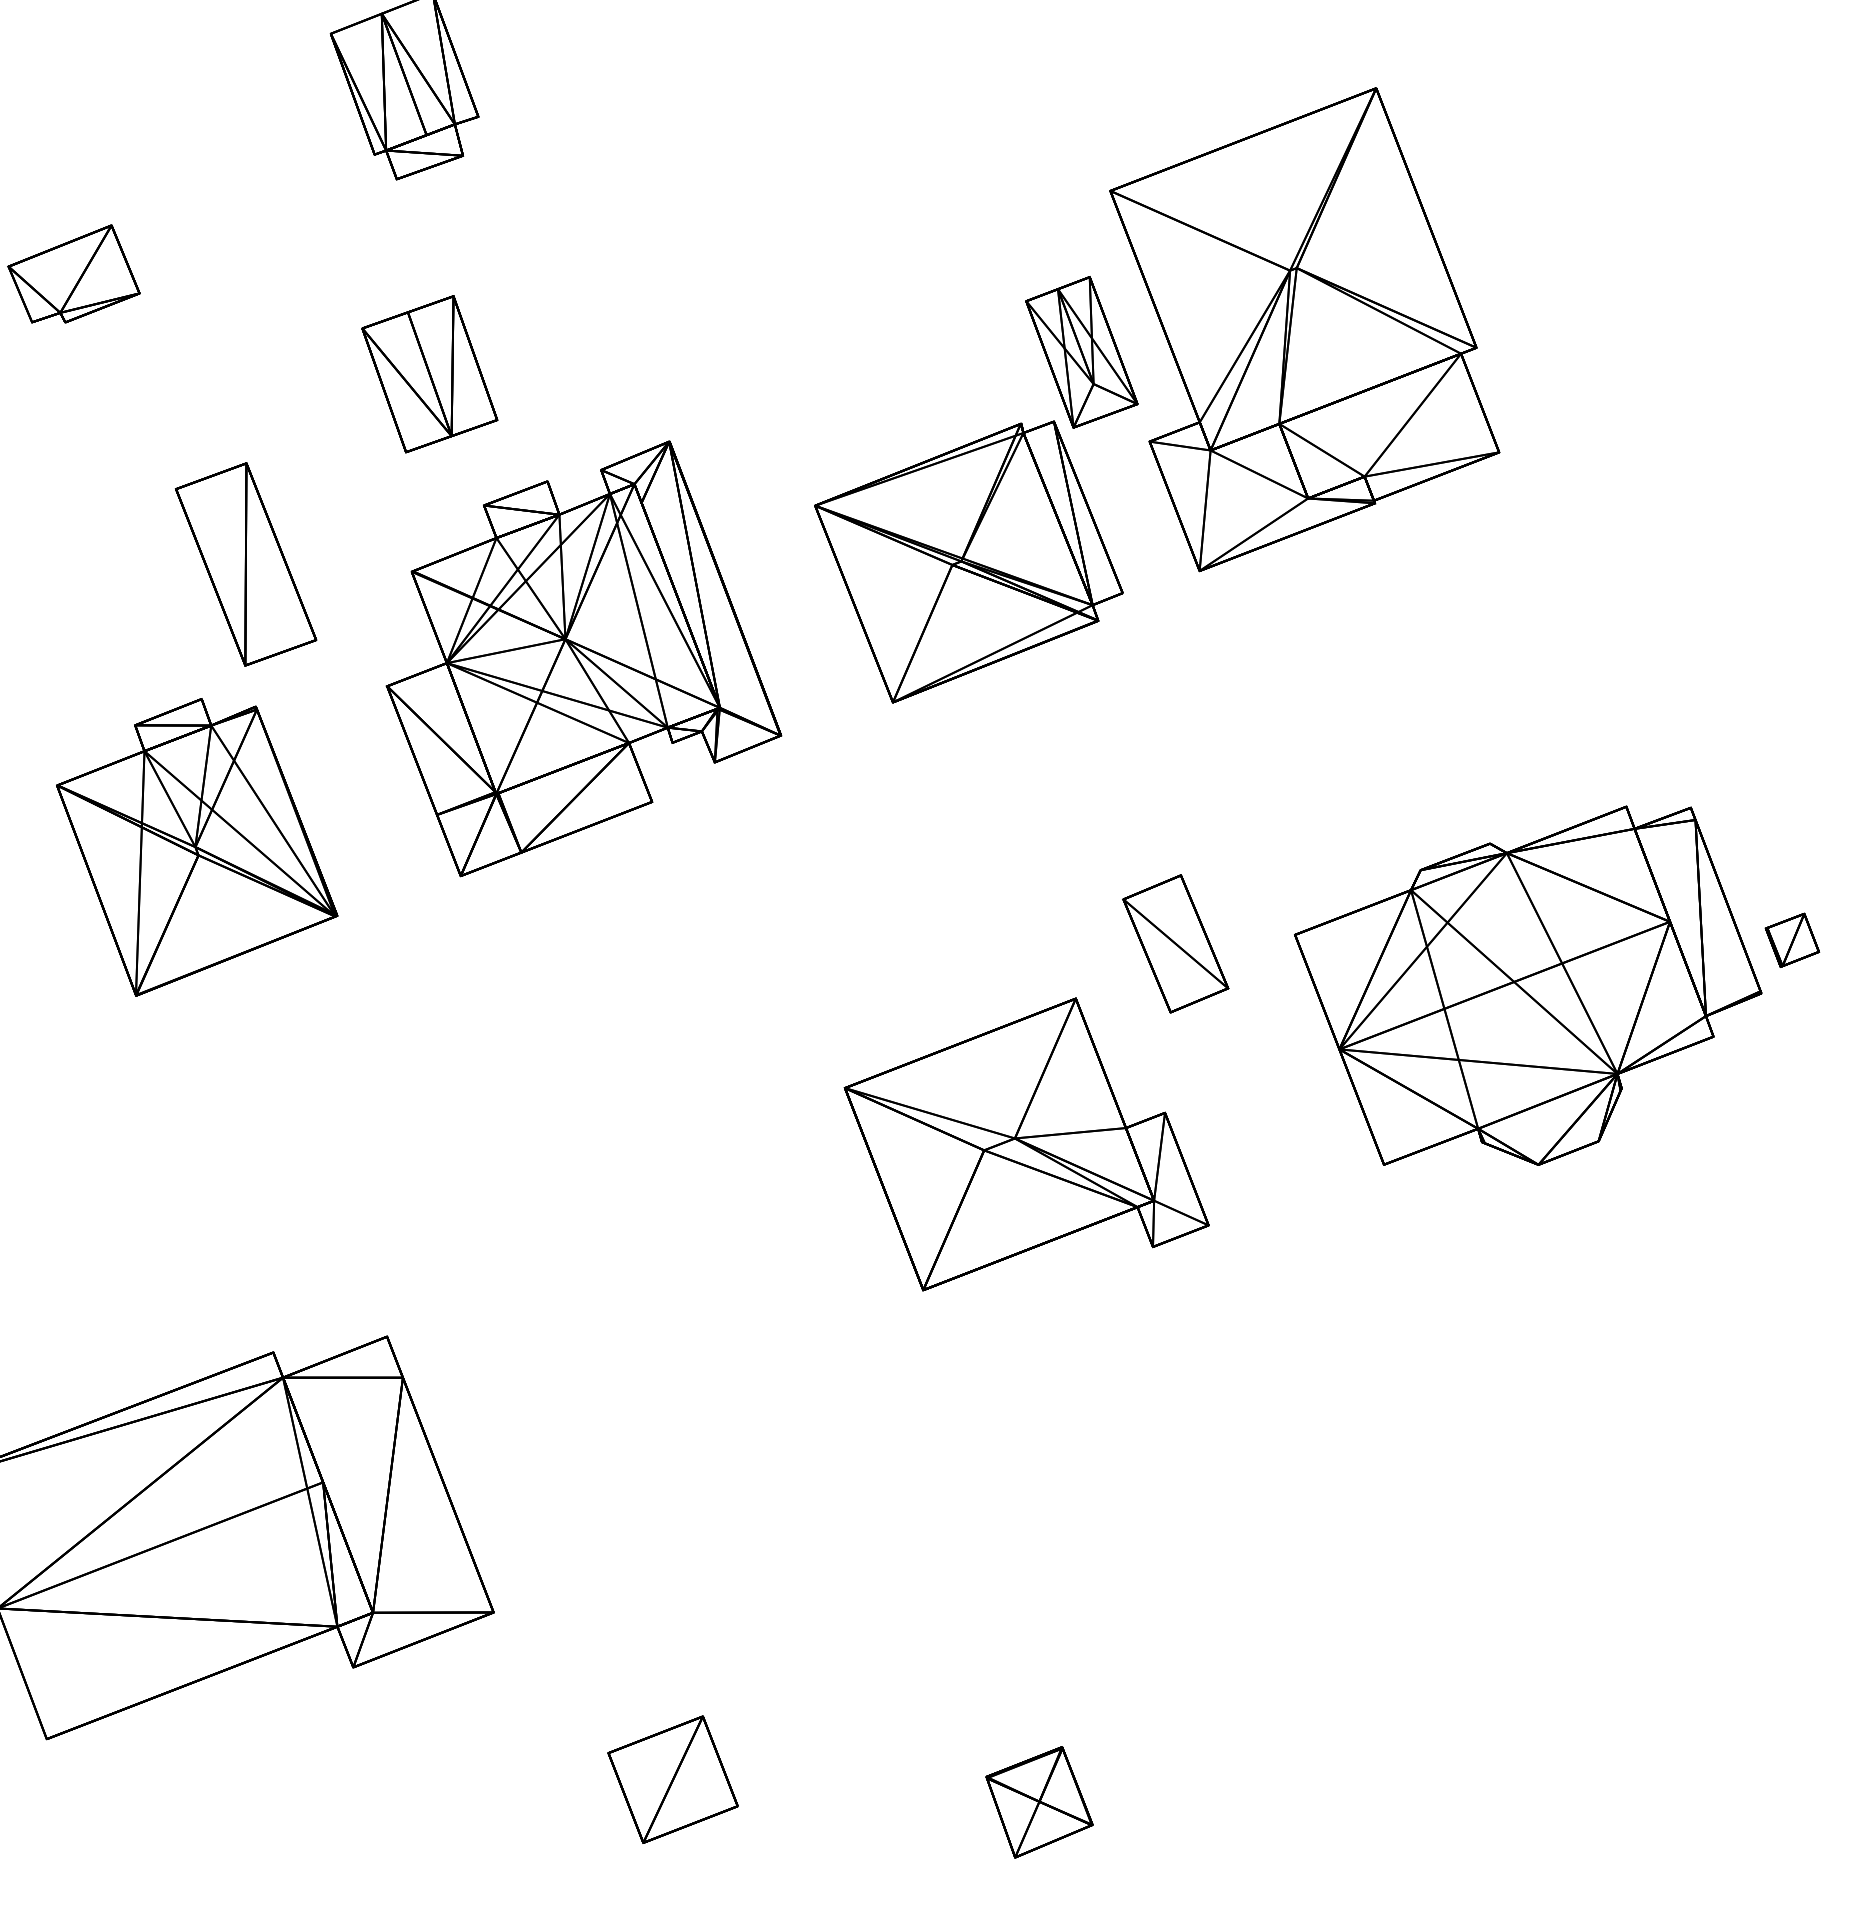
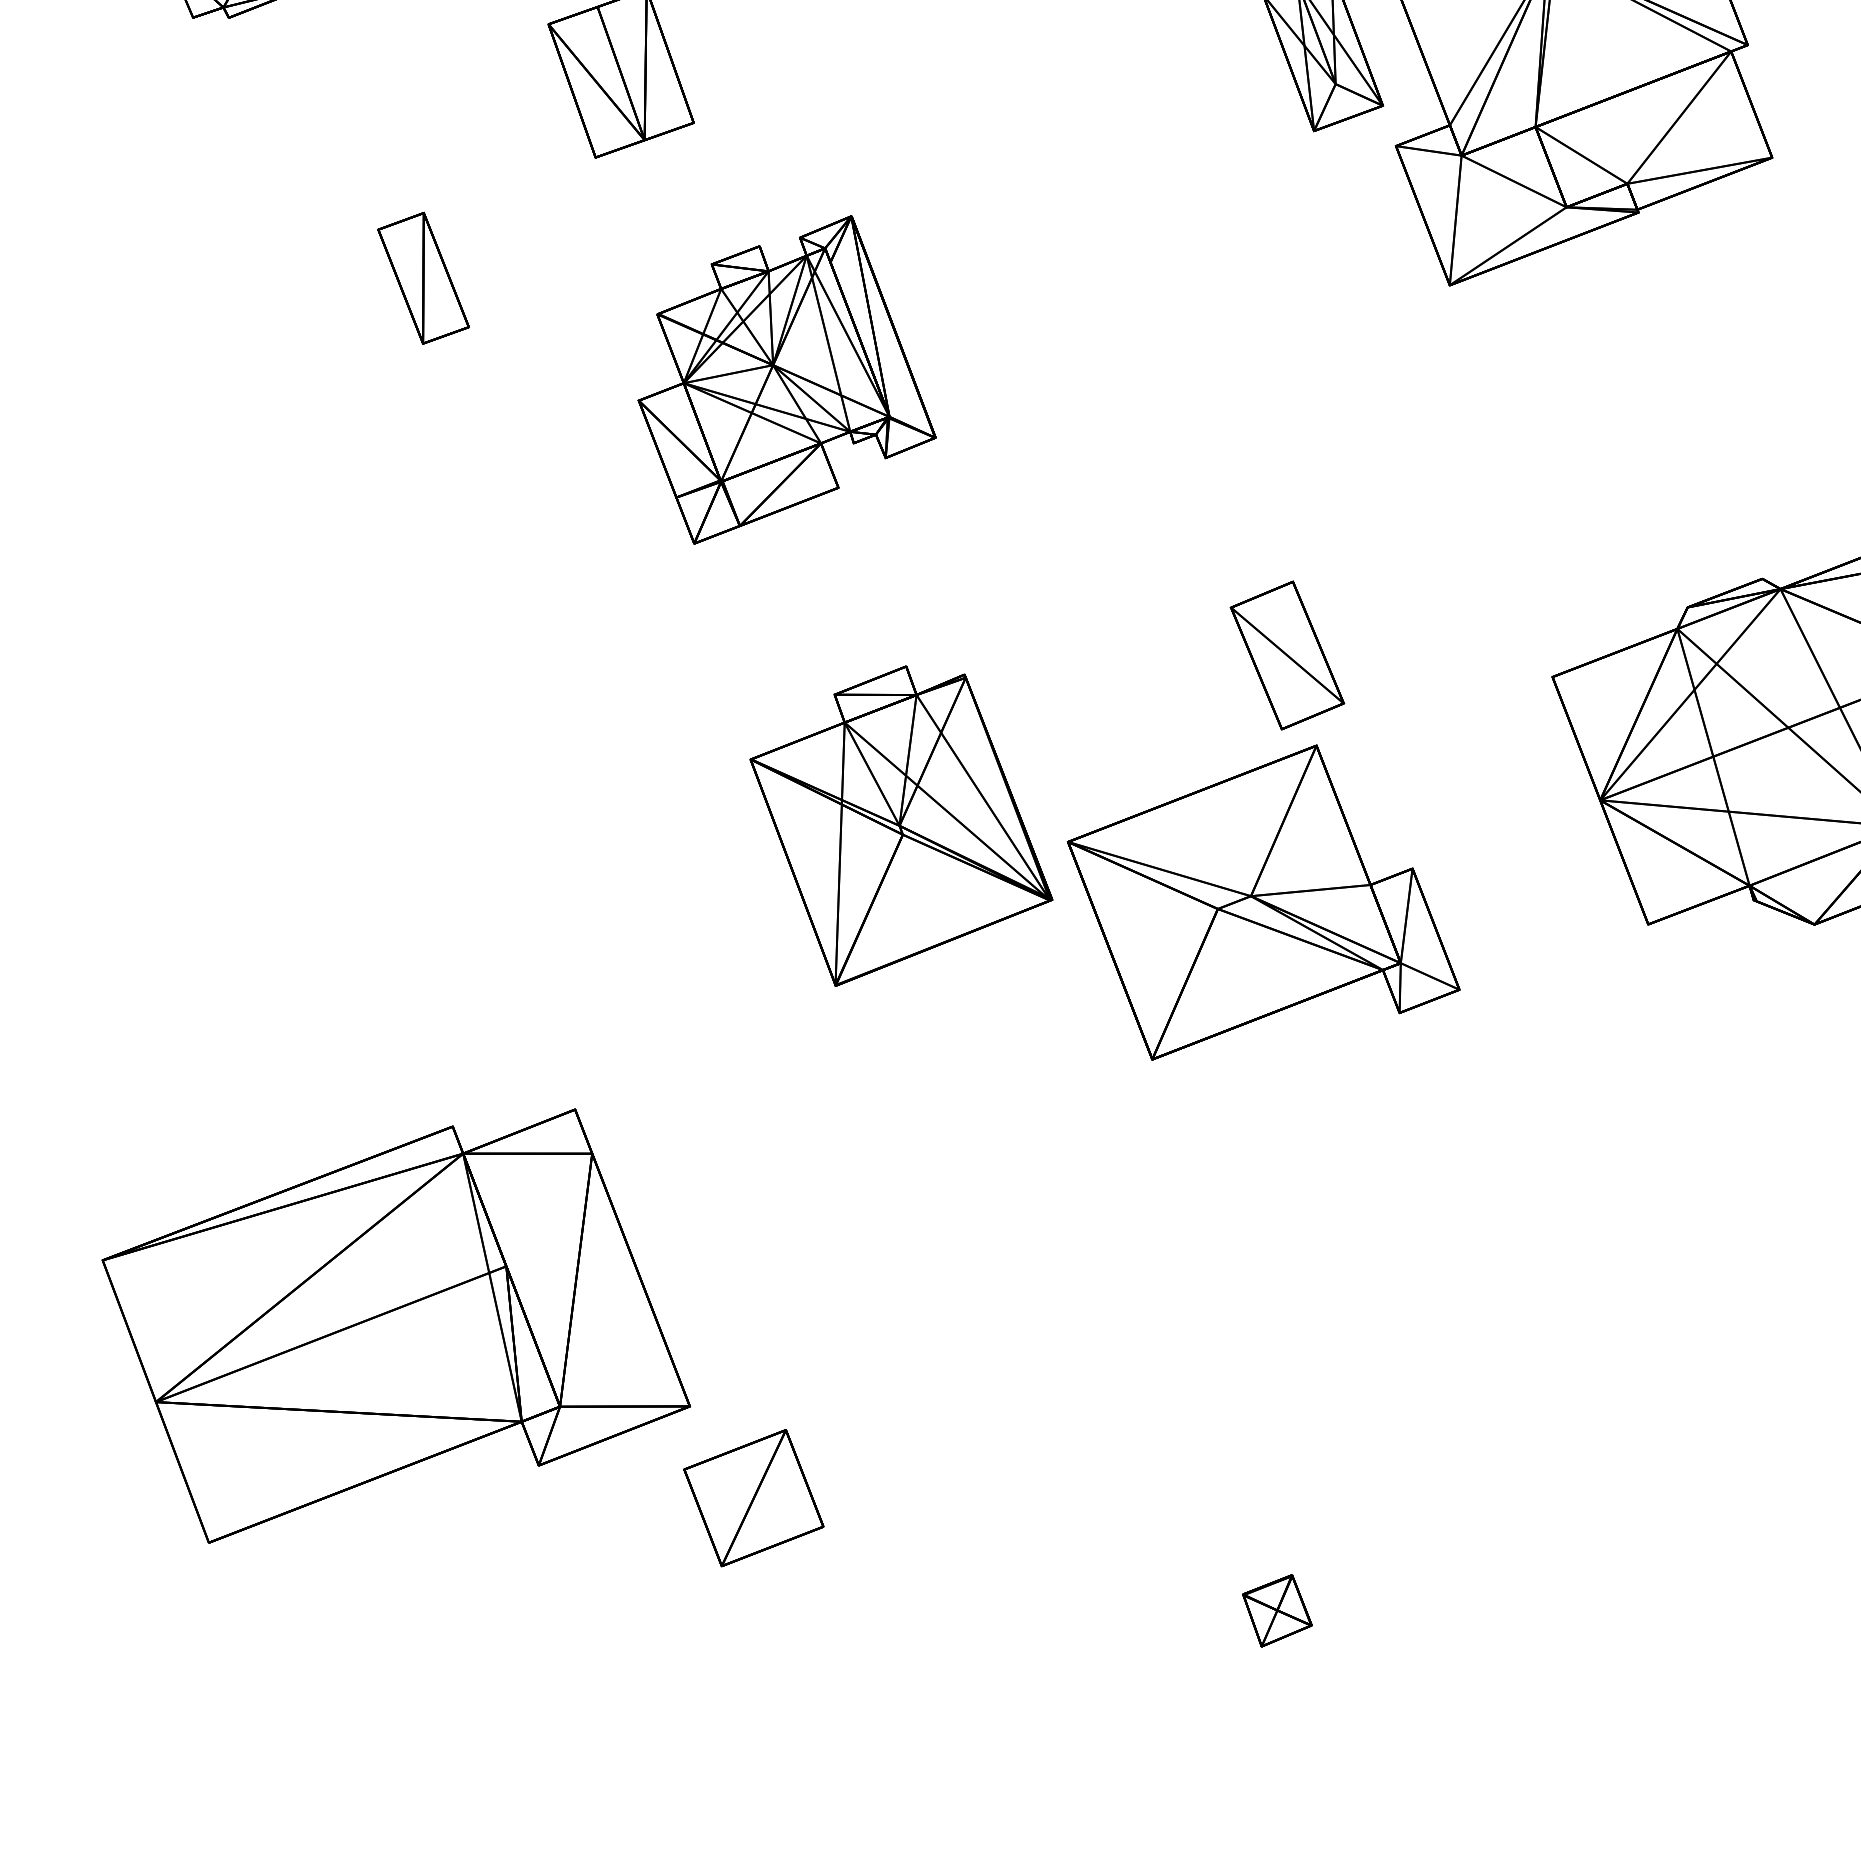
part: (968, 561) -> (1201, 275), removed
part: (246, 564) -> (423, 278), size x0.6
part: (583, 658) -> (786, 379), size x0.7
part: (197, 847) -> (901, 826), moved
part: (1175, 943) -> (1287, 655), moved
part: (672, 1779) -> (753, 1497), moved
part: (1039, 1802) -> (1277, 1610), size x0.6

